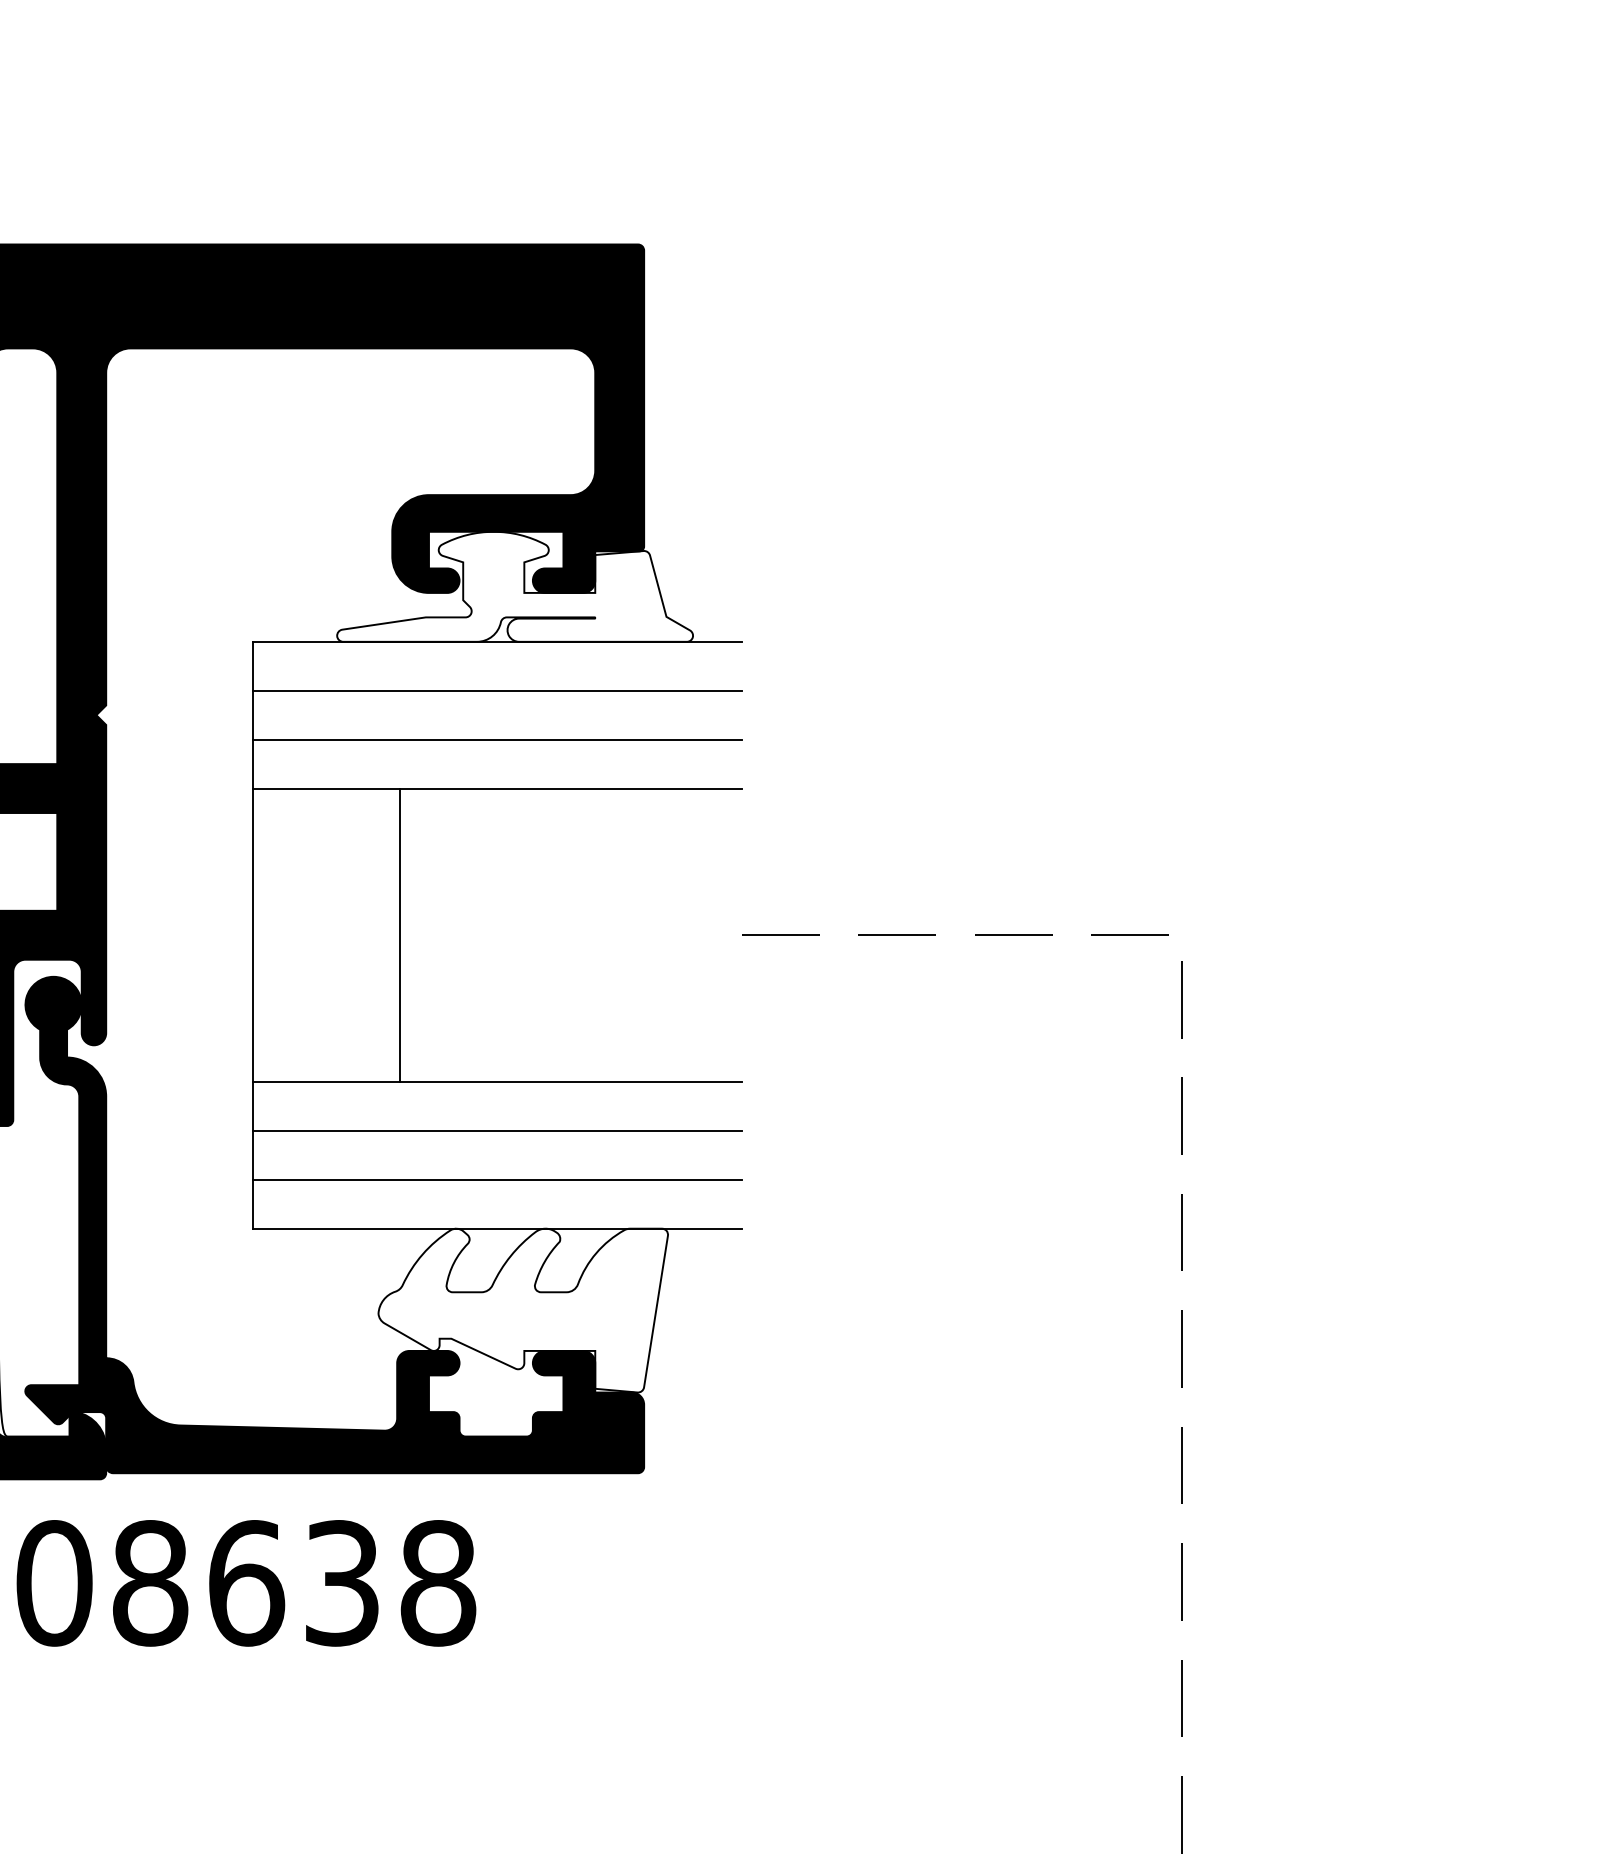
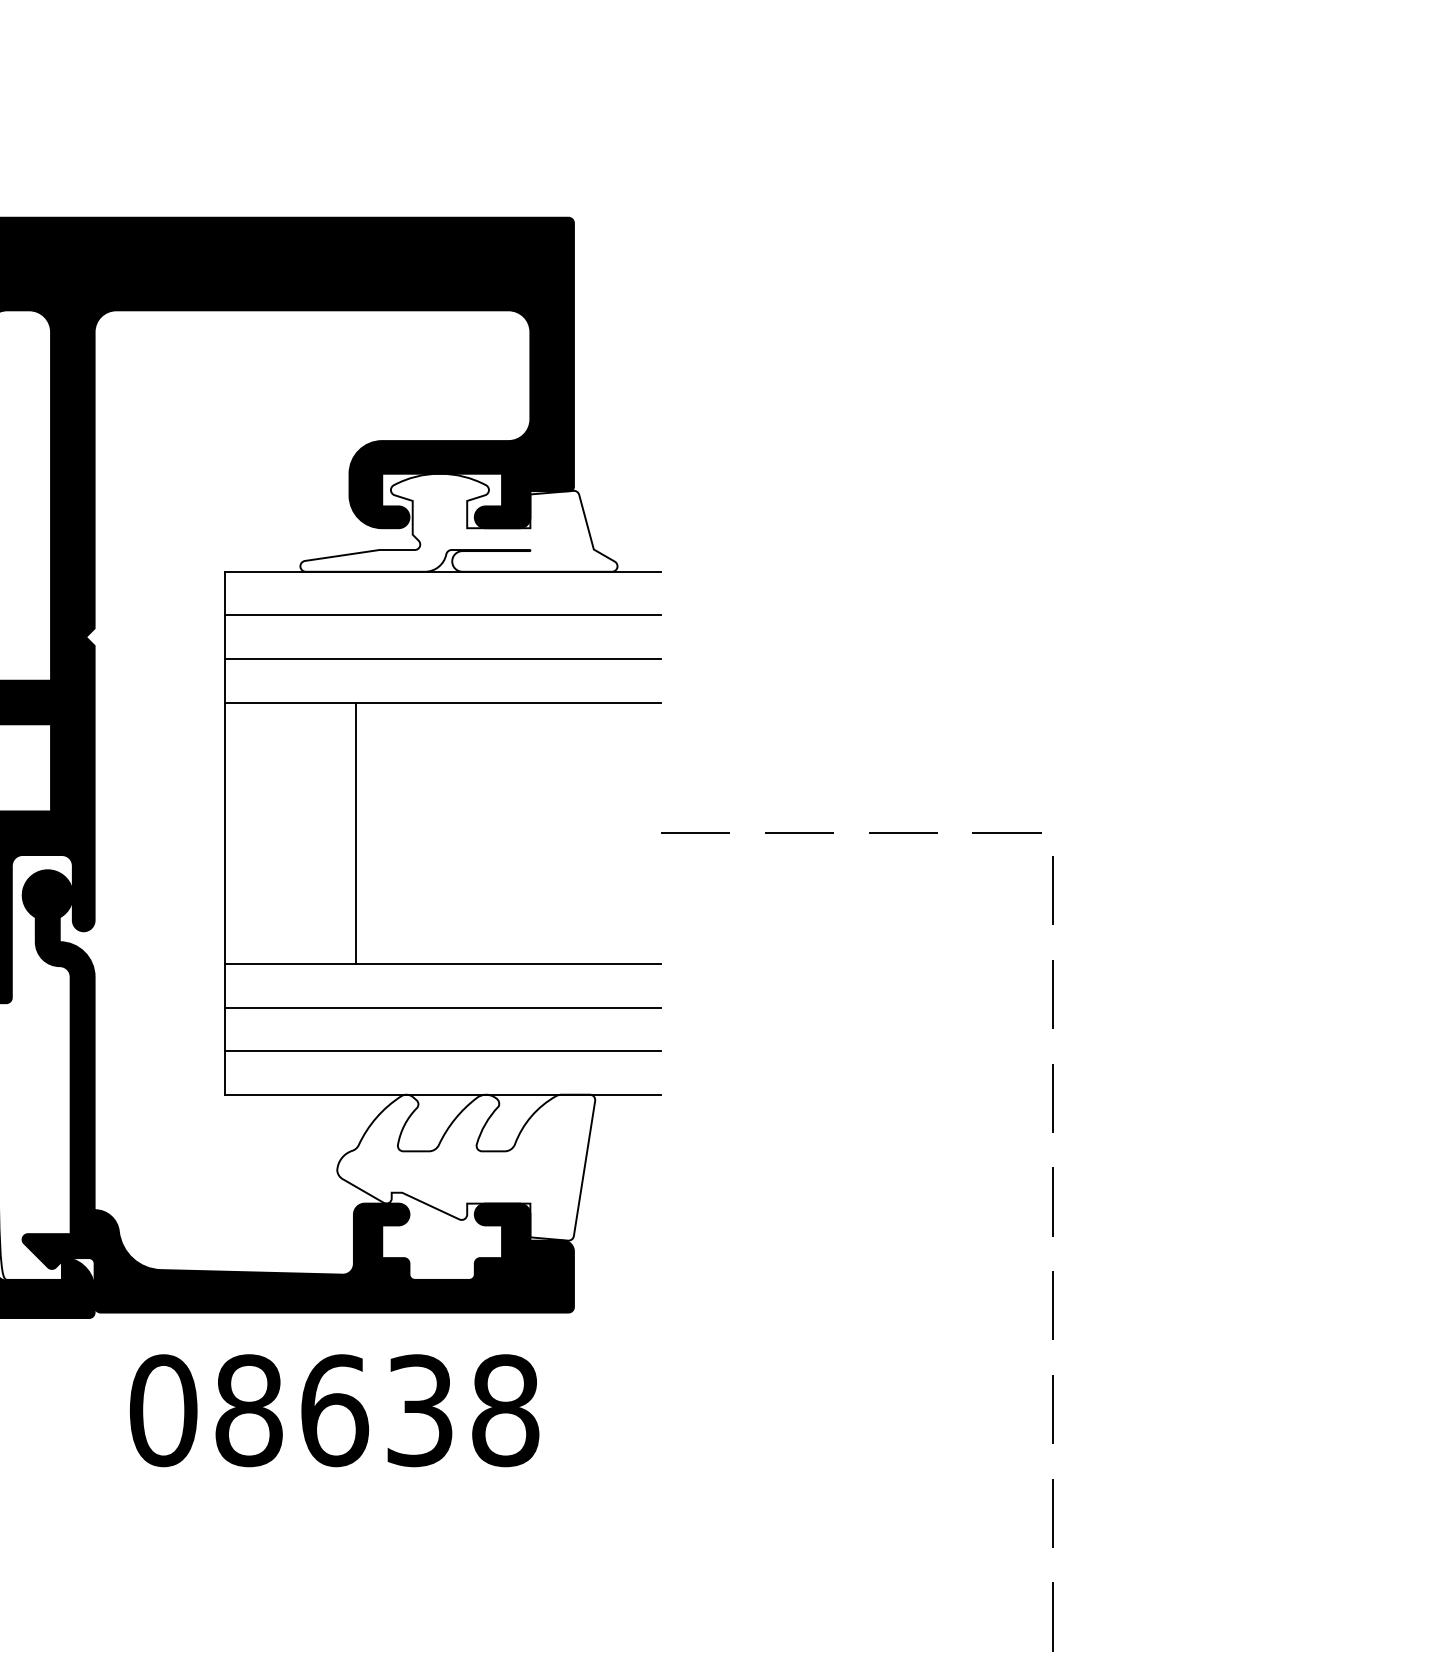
text: (246, 1583) -> (334, 1410), moved

